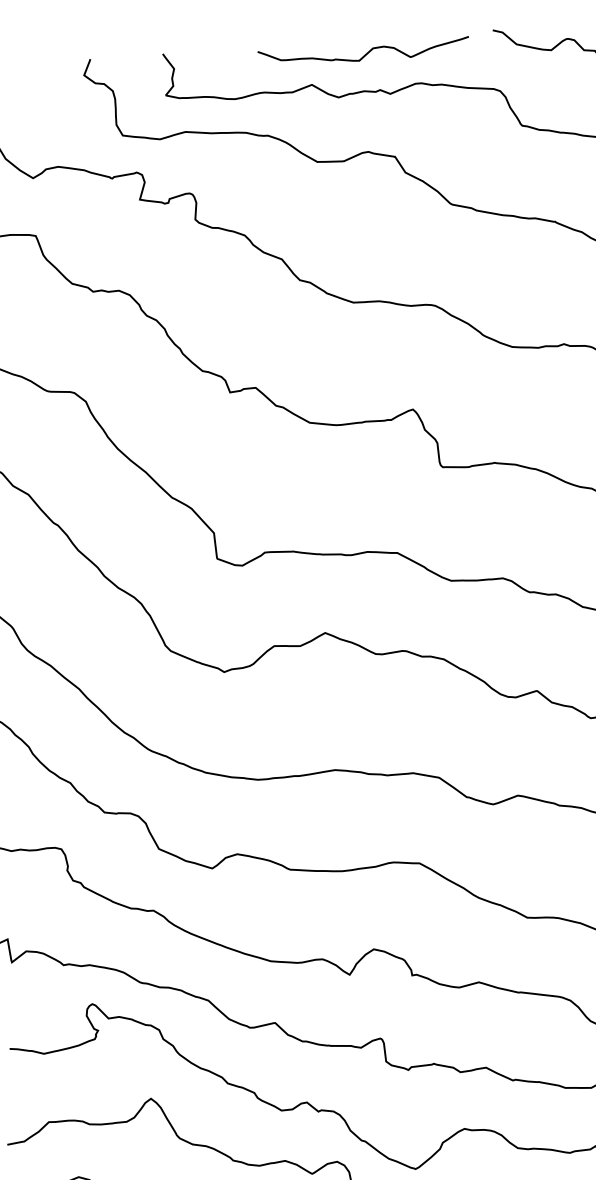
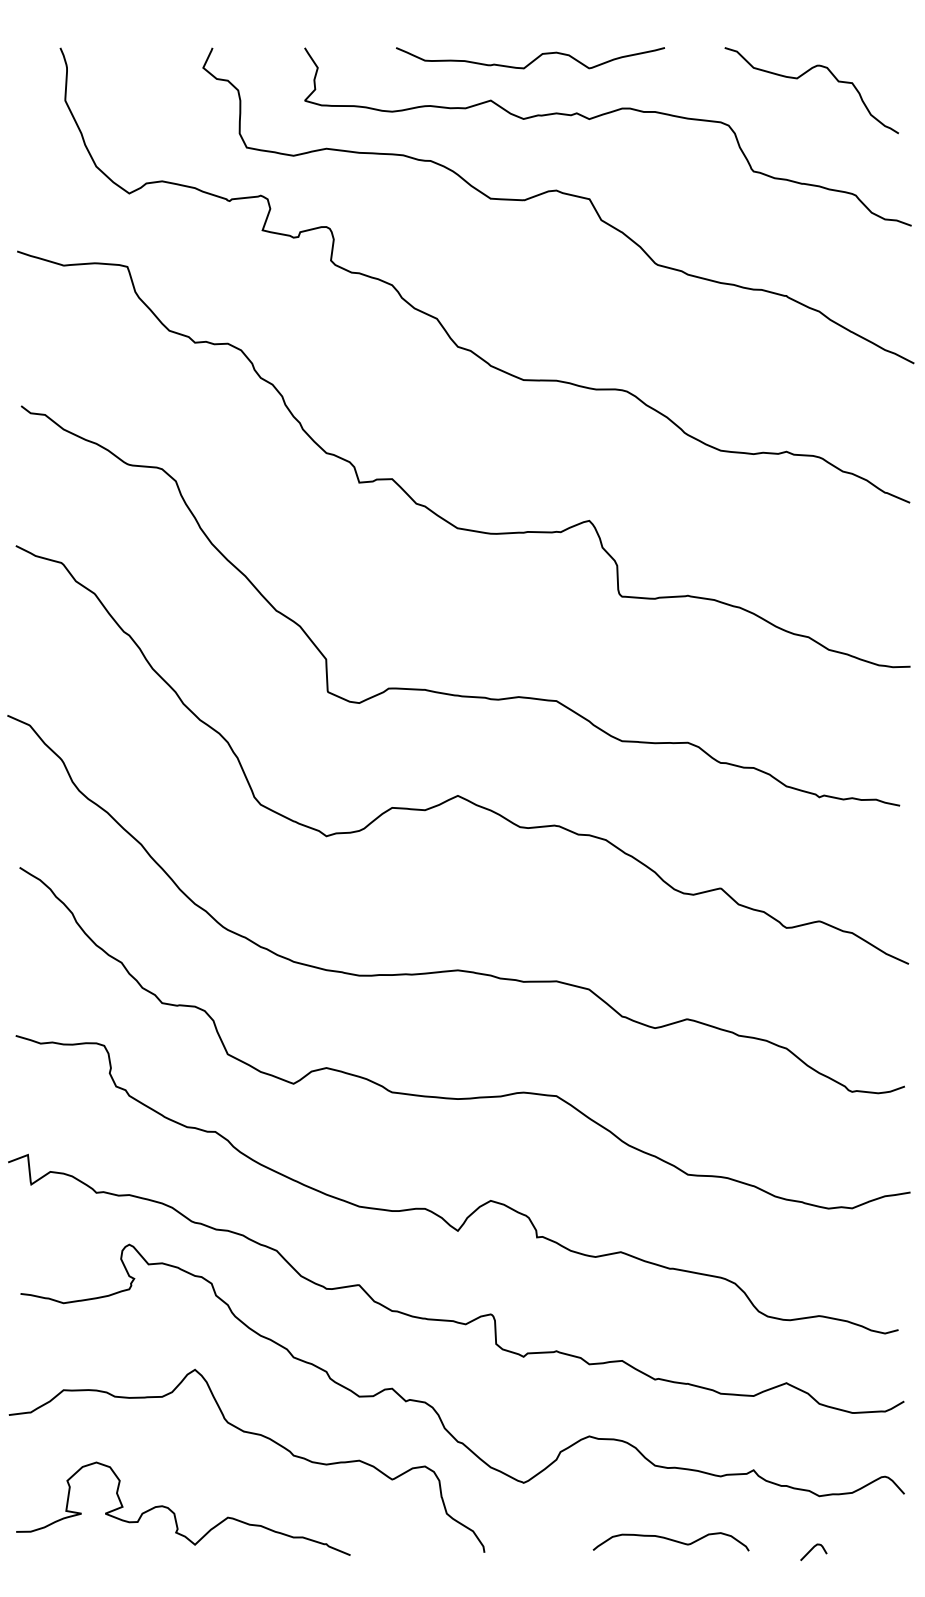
curve: (365, 54) -> (532, 60), moved

